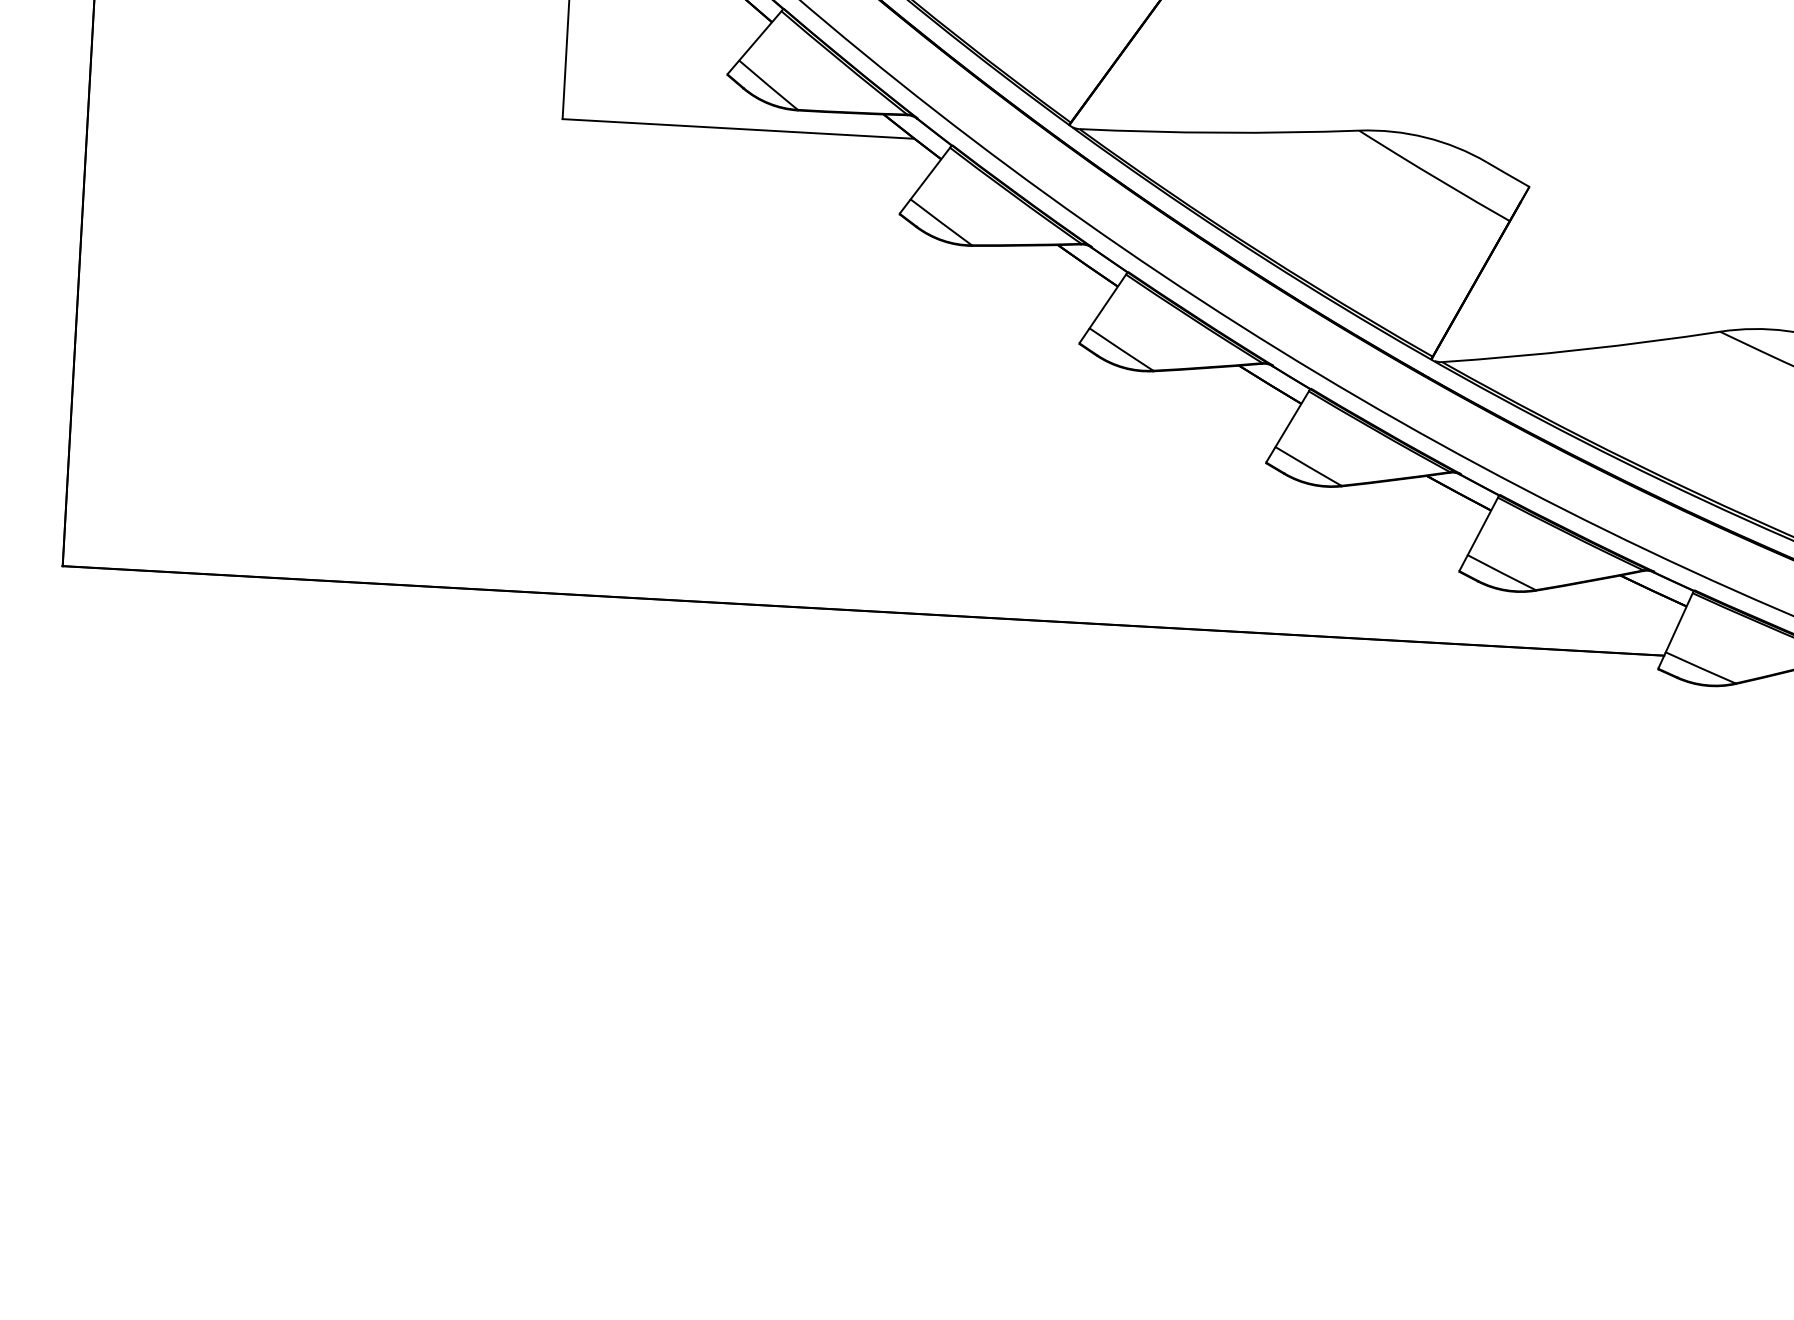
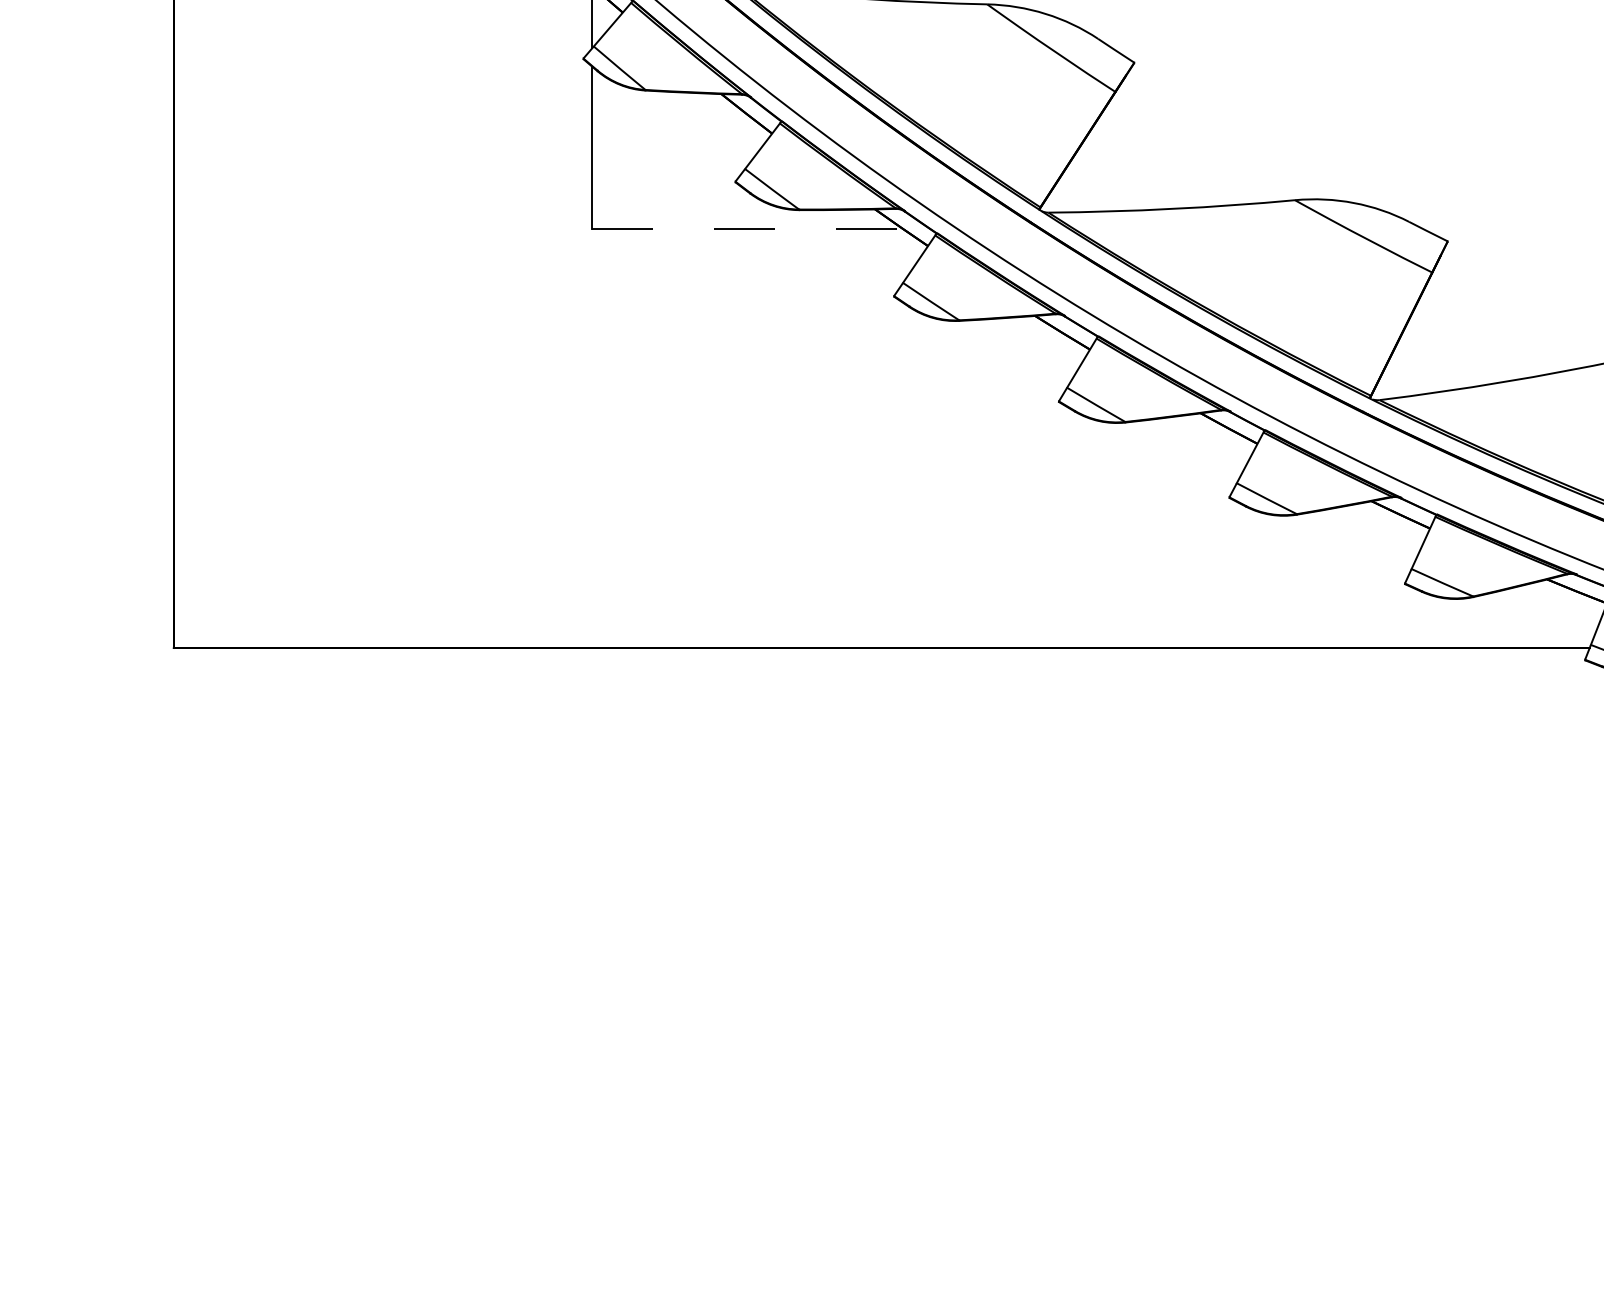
line: (738, 129) -> (747, 229), solid -> dashed

